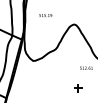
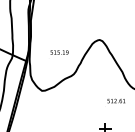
text: (45, 15) -> (59, 52), moved

